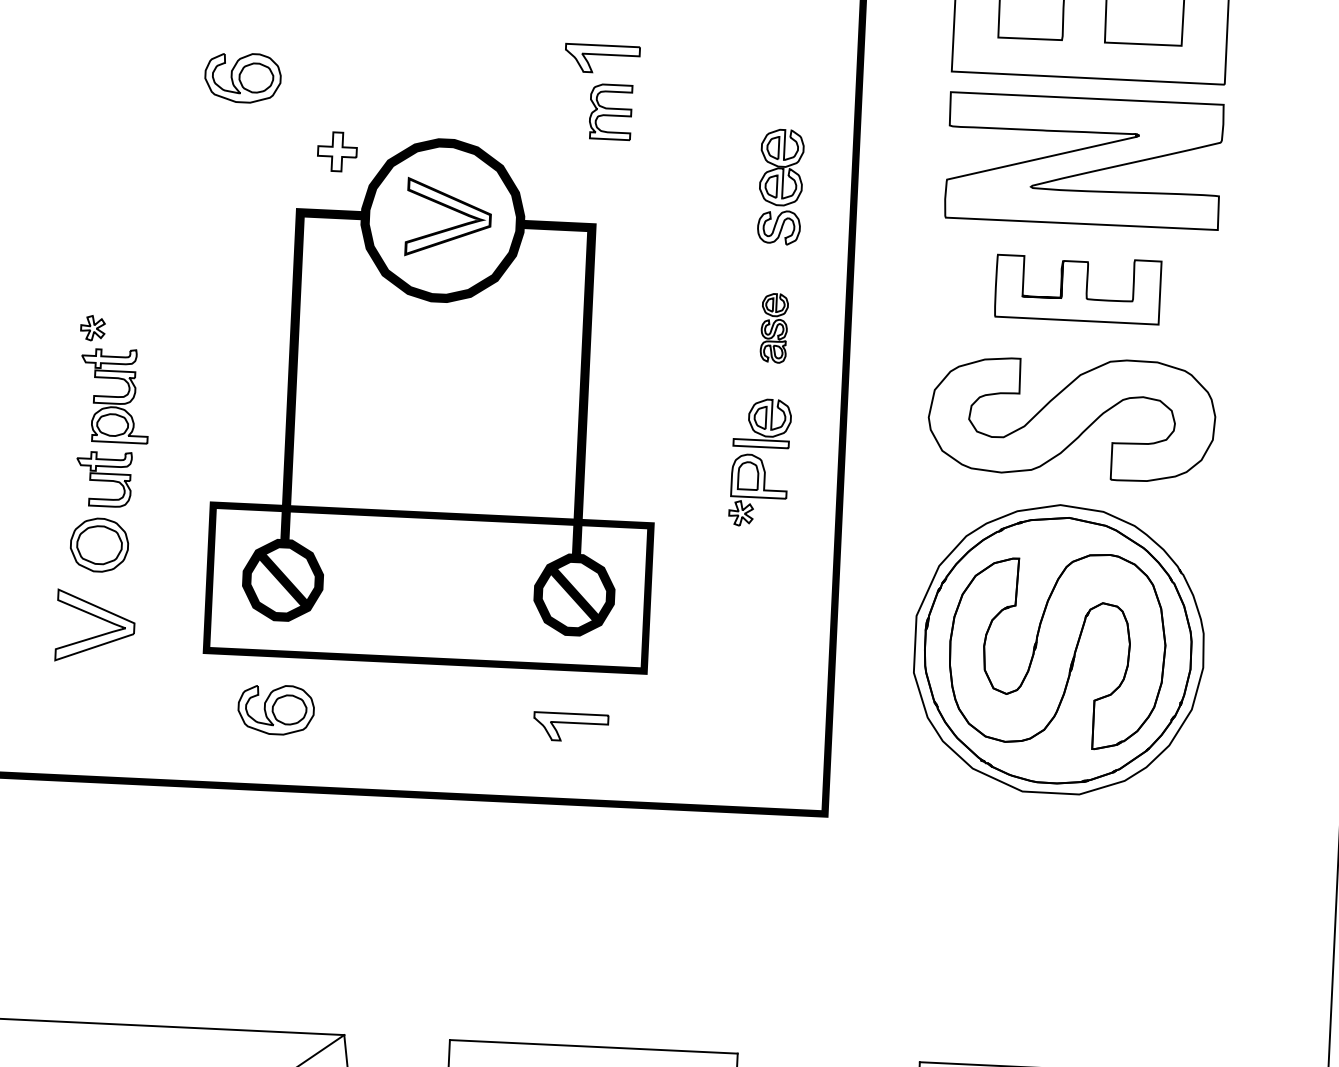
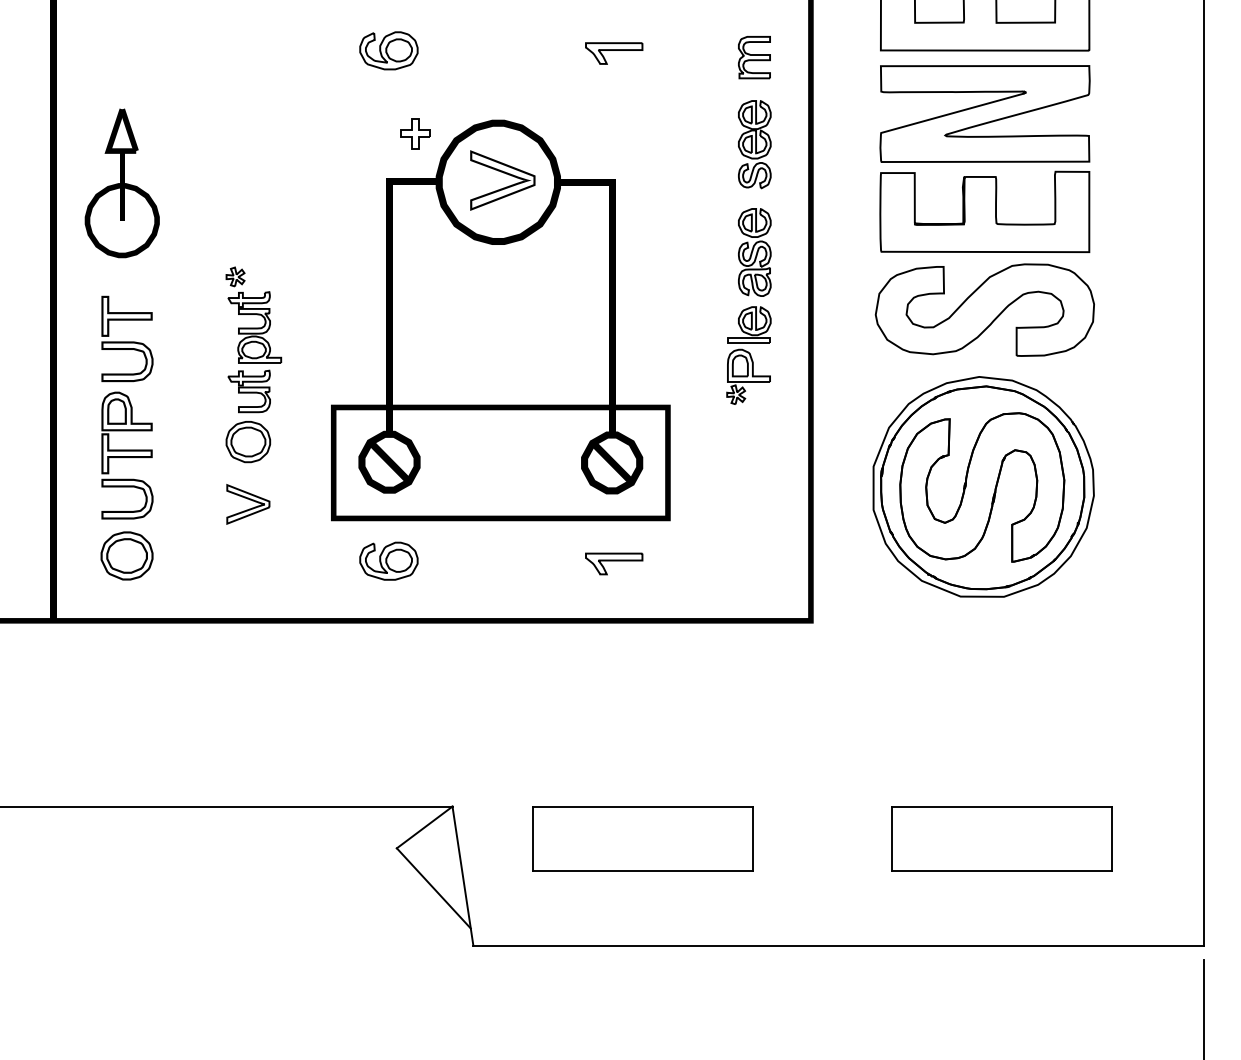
part: (242, 77) -> (388, 50), moved
part: (610, 111) -> (754, 57), moved
part: (1077, 288) -> (984, 211), size x1.67
part: (773, 328) -> (754, 252), size x1.67
part: (95, 626) -> (248, 504), size x0.71

